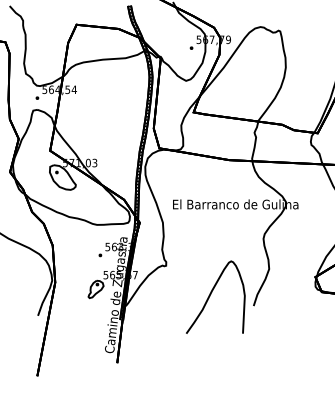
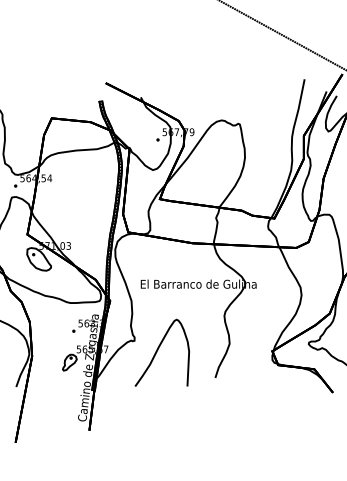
curve: (211, 294) -> (158, 350), moved

